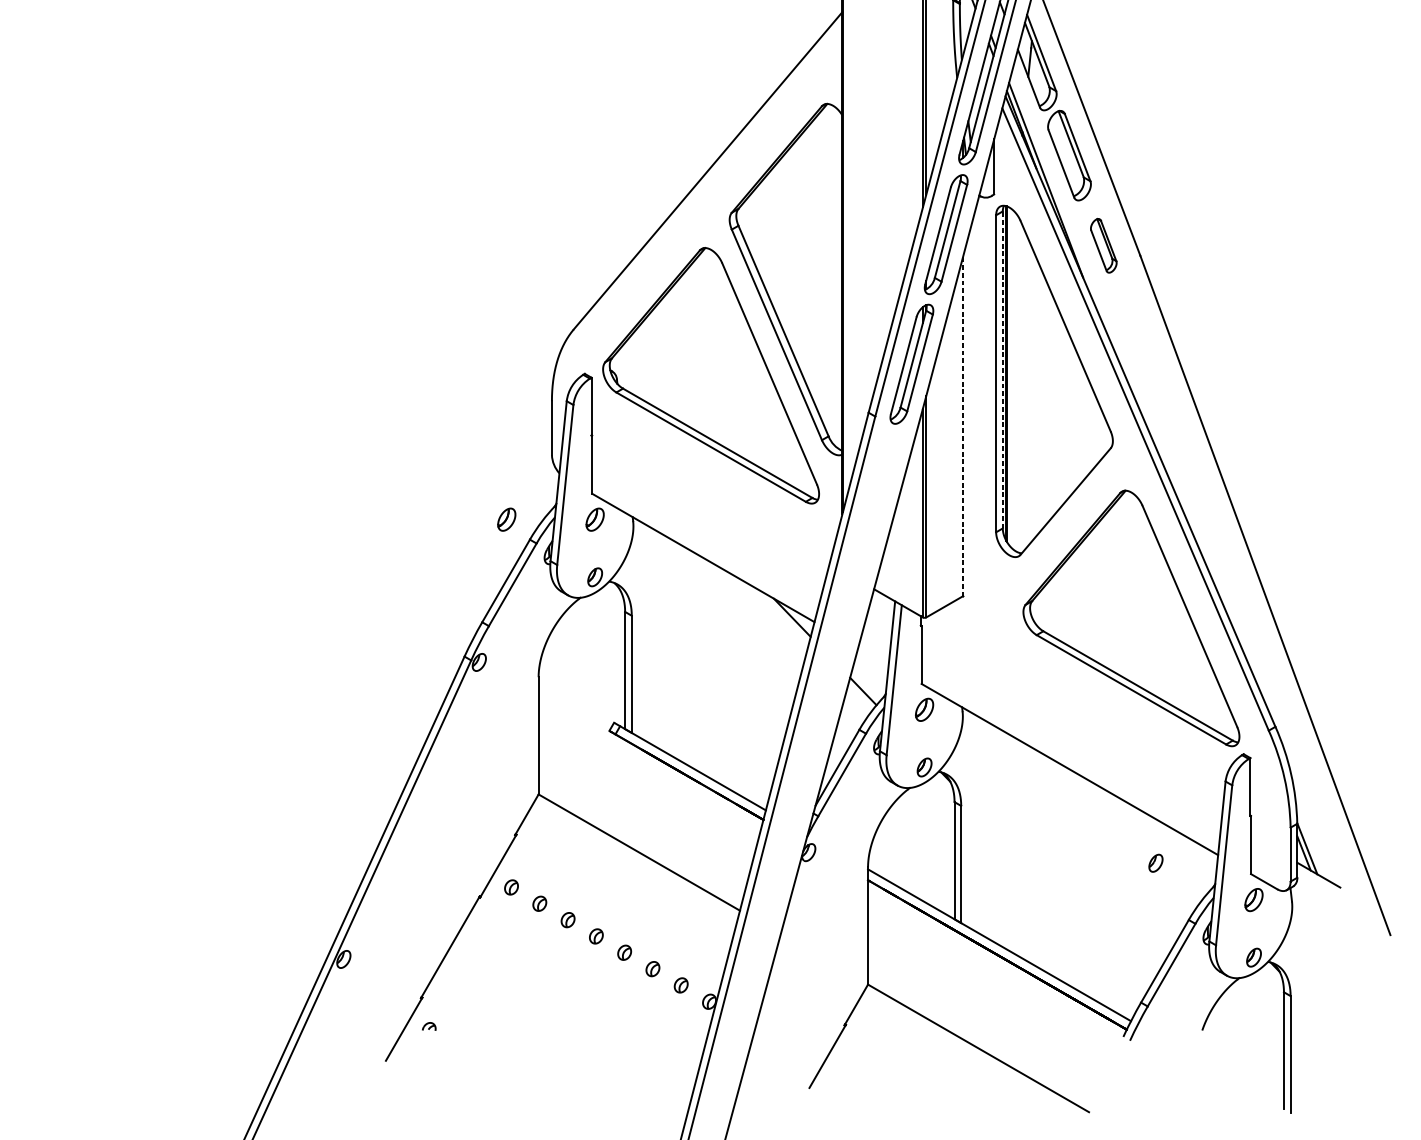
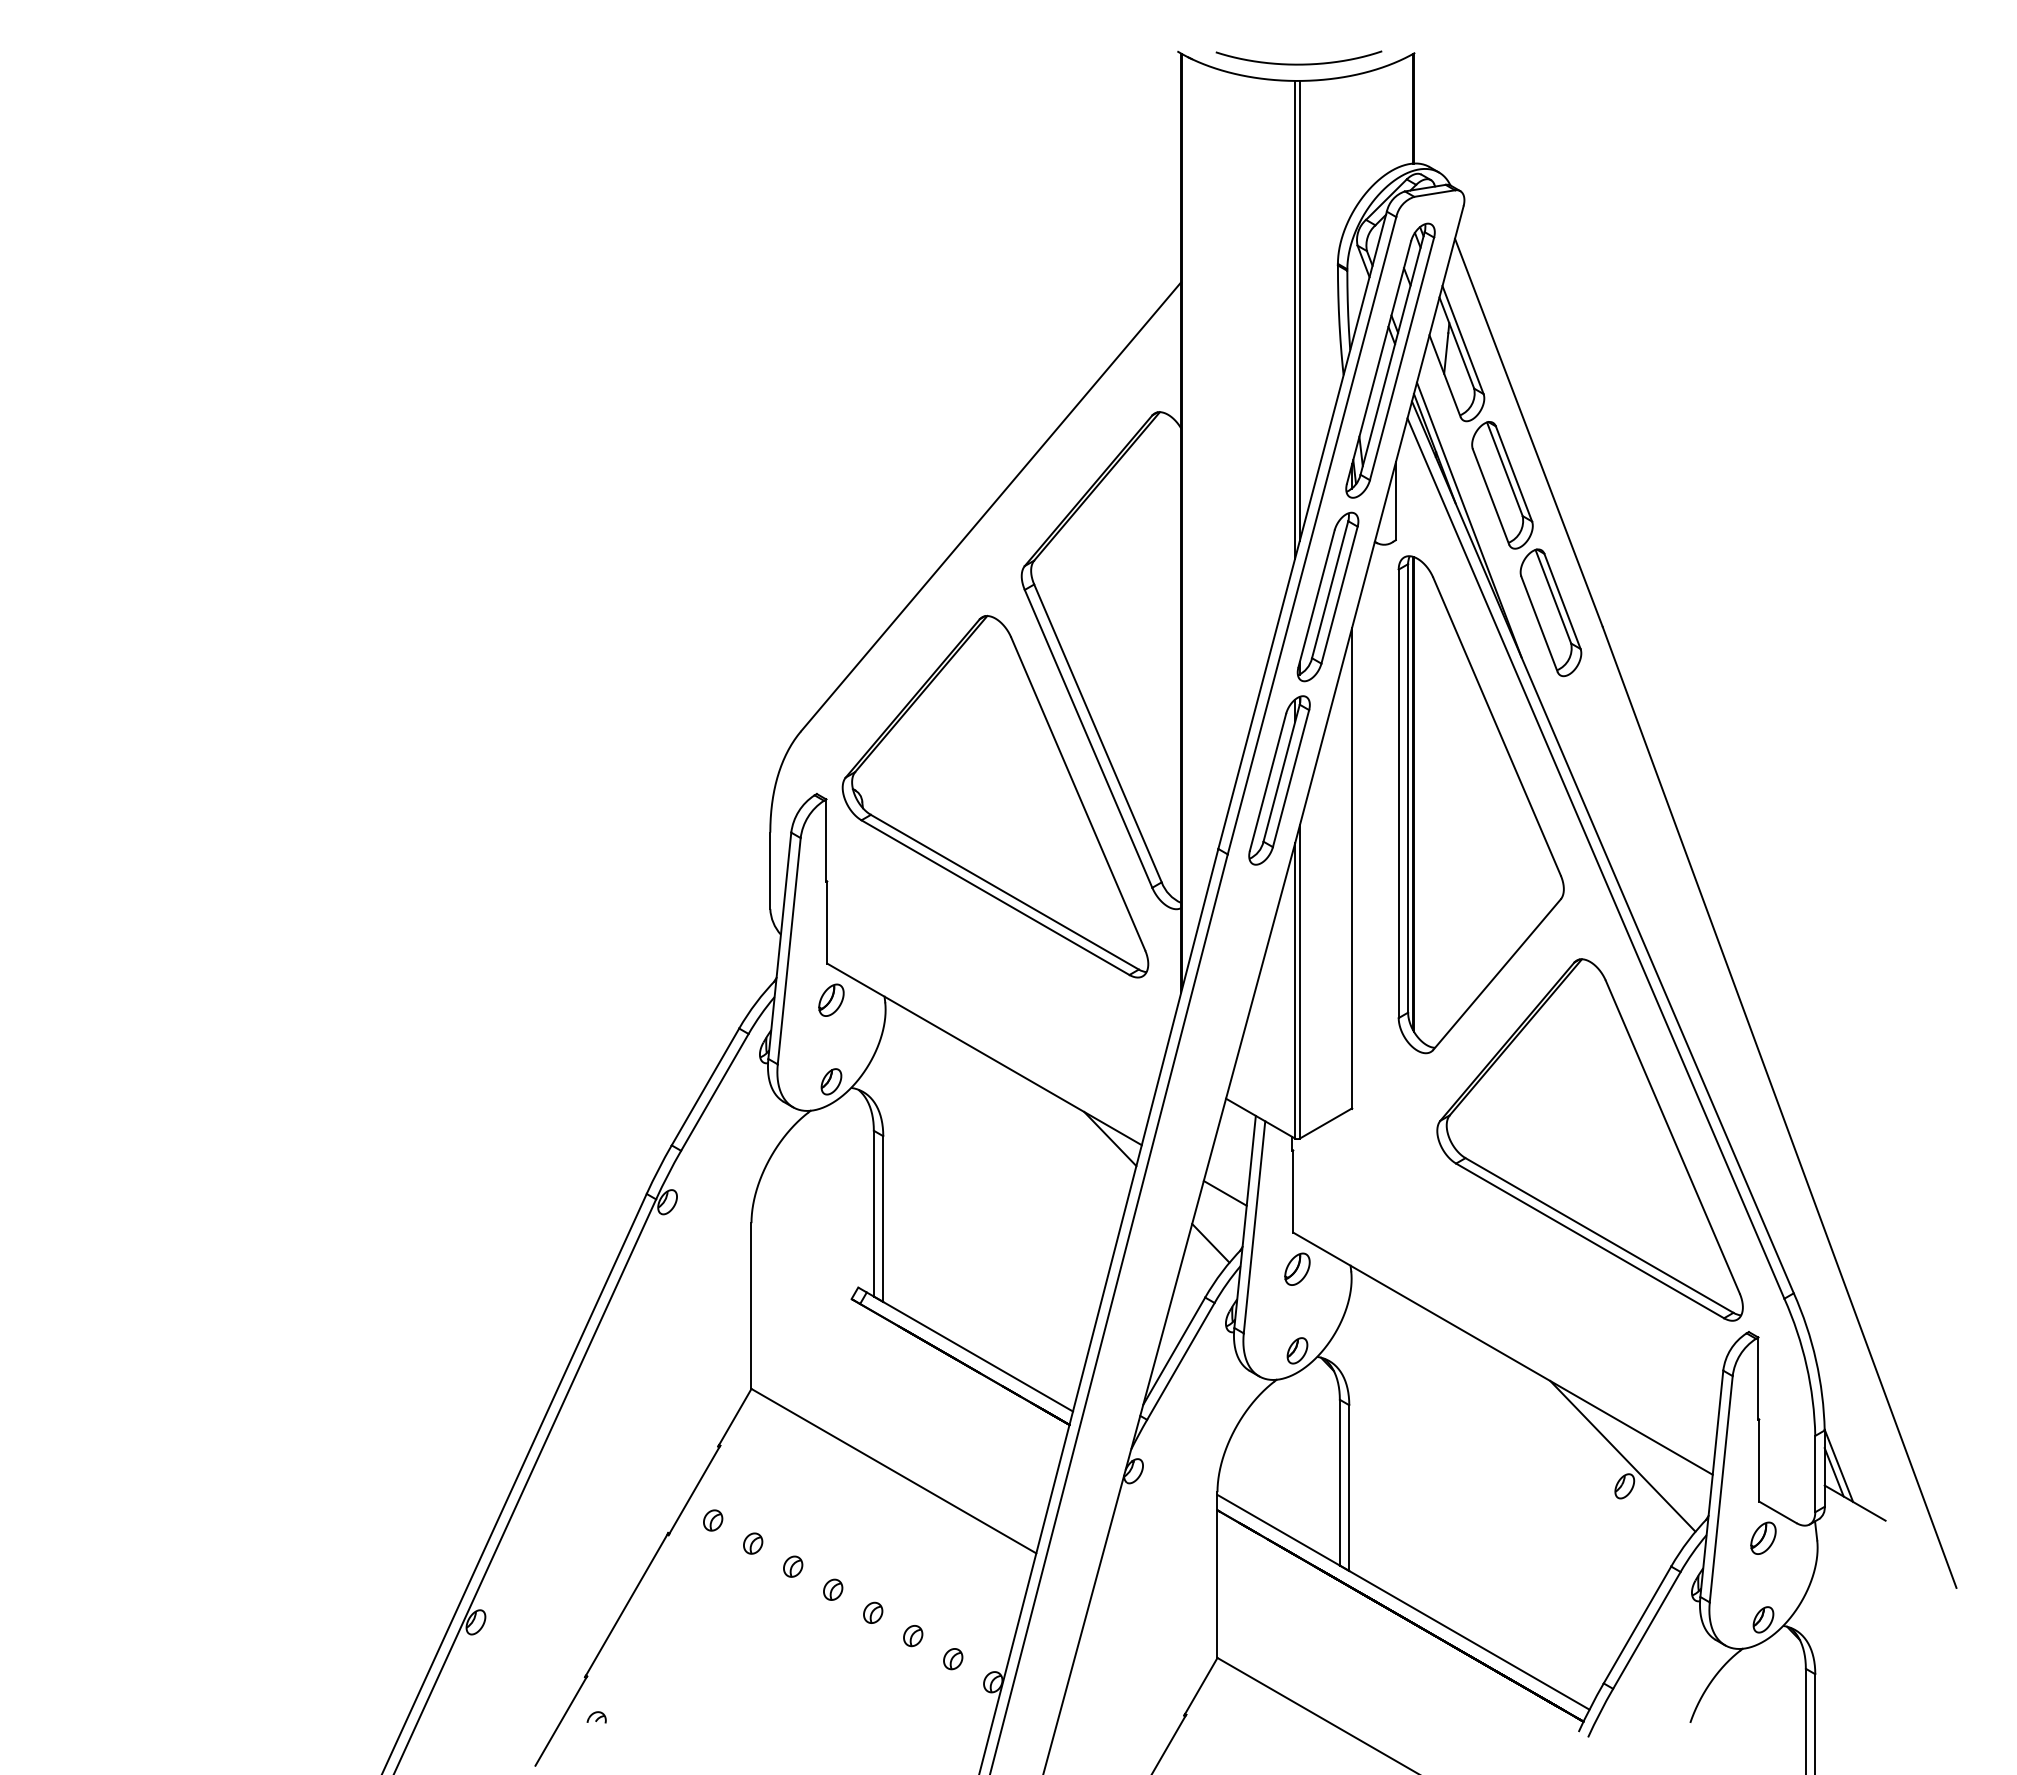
part: (1103, 245) -> (1550, 612), size x1.67
line: (1003, 369) -> (1408, 787), dashed -> solid
line: (963, 426) -> (1352, 868), dashed -> solid
part: (506, 519) -> (706, 999), removed
line: (873, 655) -> (1224, 1192), added
line: (1154, 842) -> (1622, 1456), added

